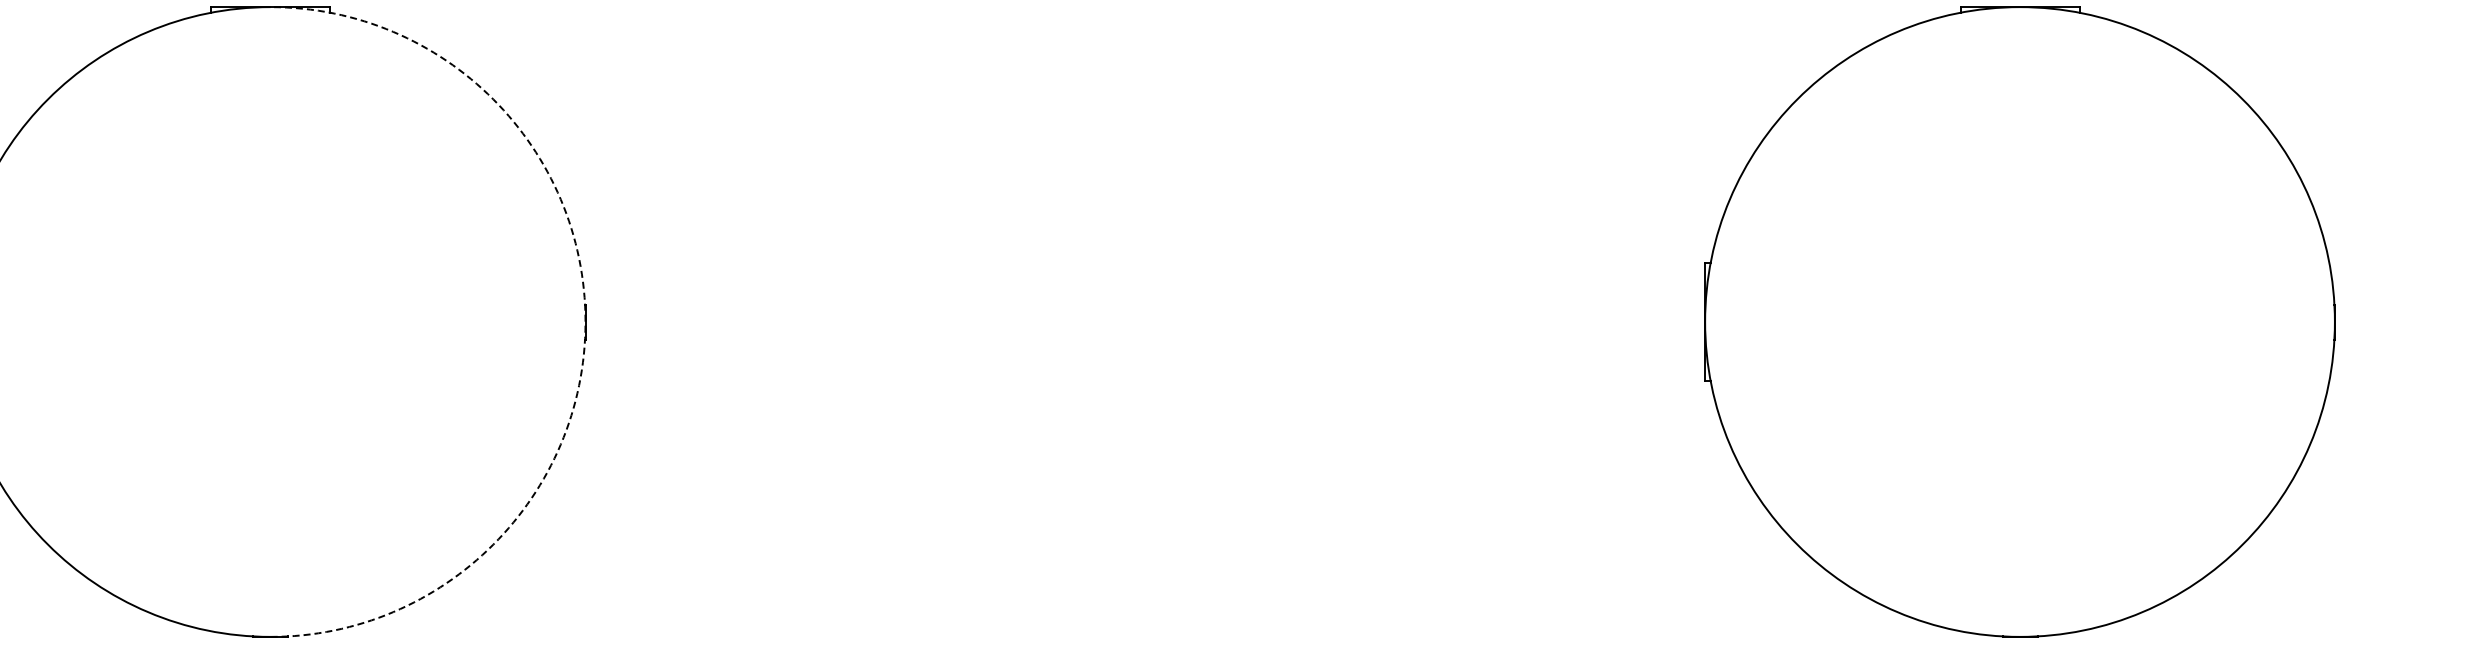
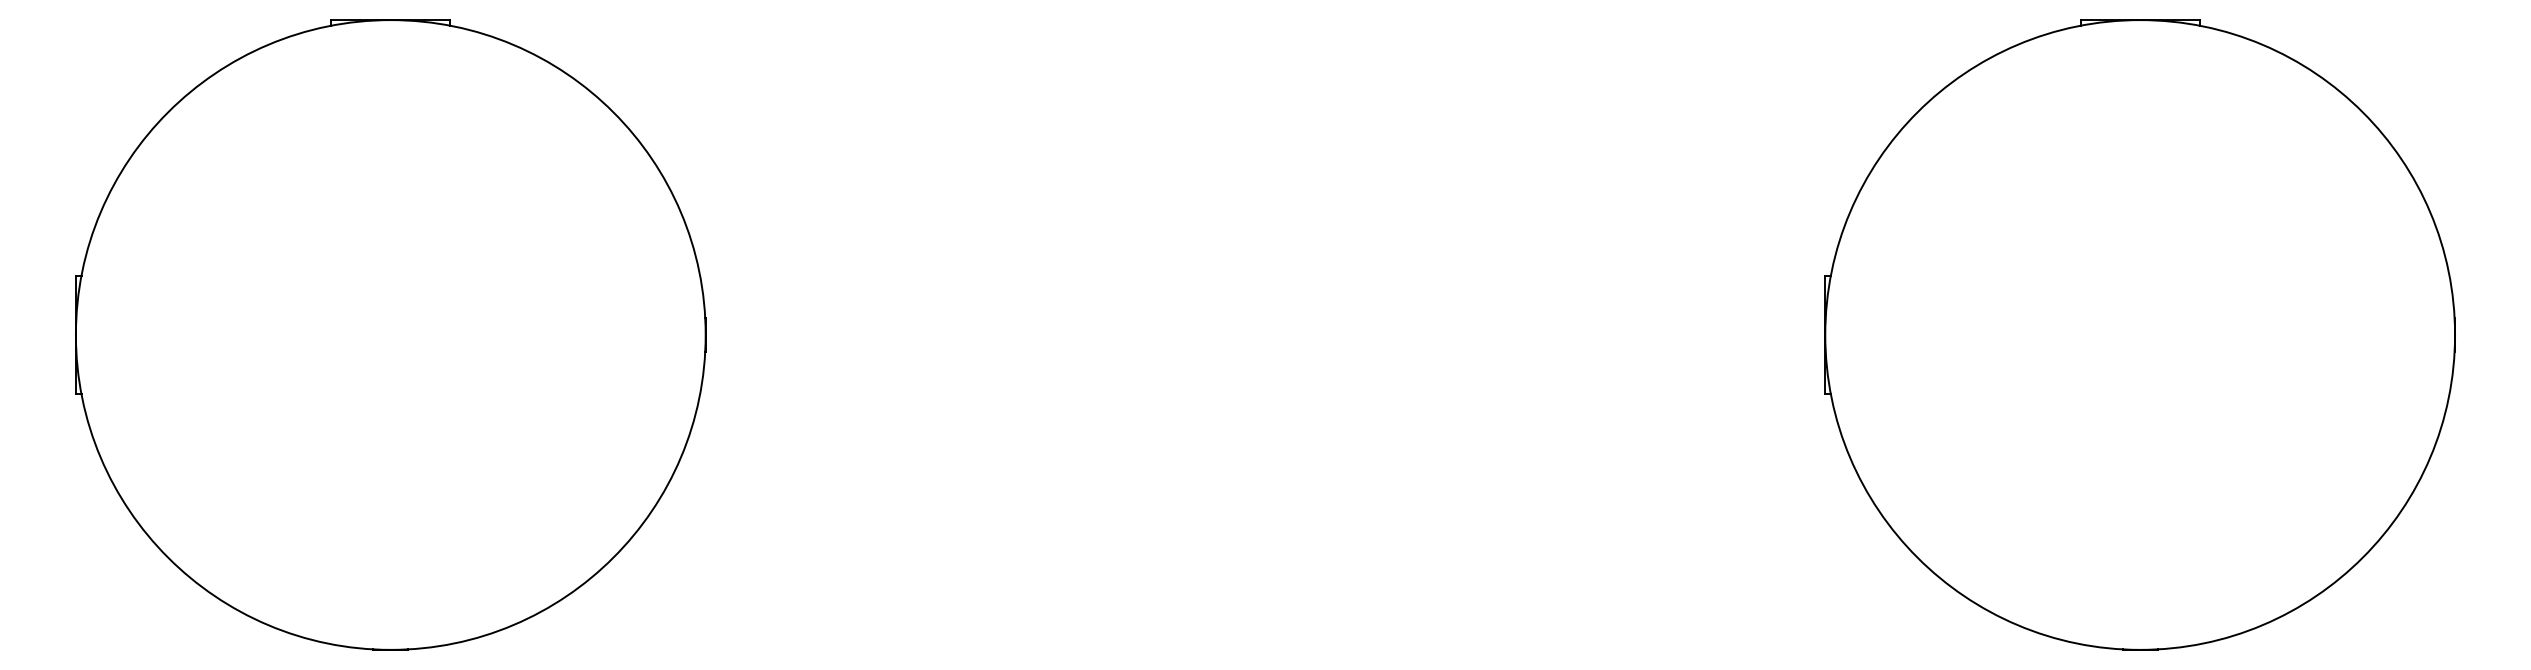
arc: (585, 321) -> (705, 334), dashed -> solid

